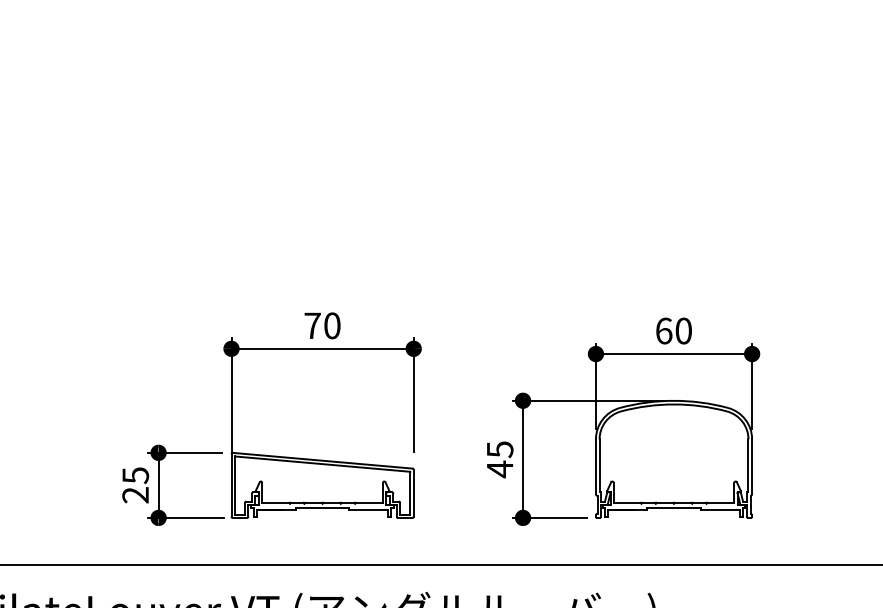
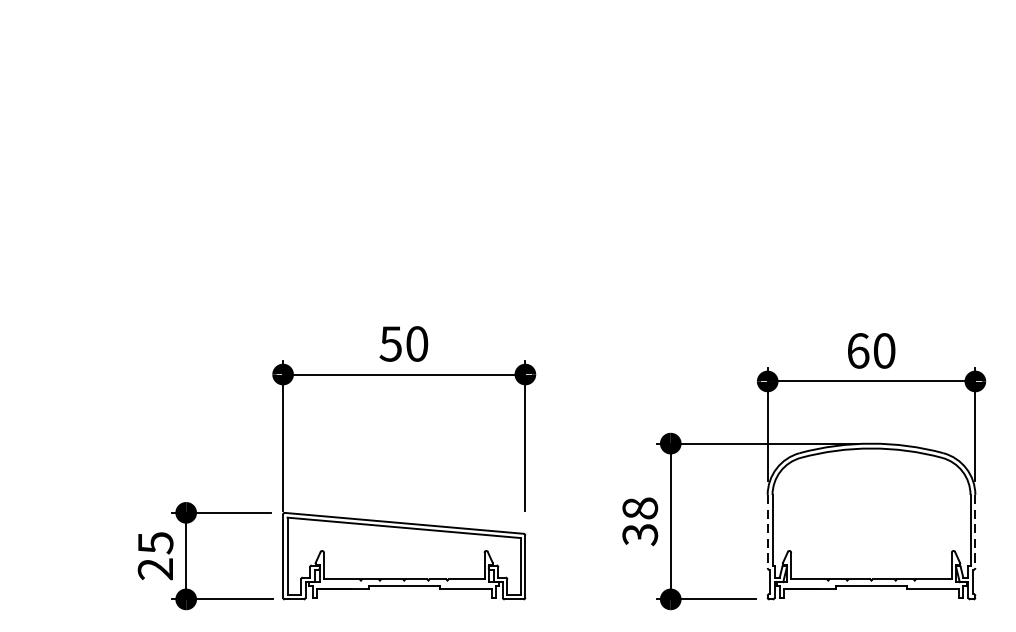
text: (312, 325) -> (390, 343), 70 -> 50
text: (499, 459) -> (639, 521), 45 -> 38
line: (595, 467) -> (767, 532), solid -> dashed
line: (752, 467) -> (975, 532), solid -> dashed

